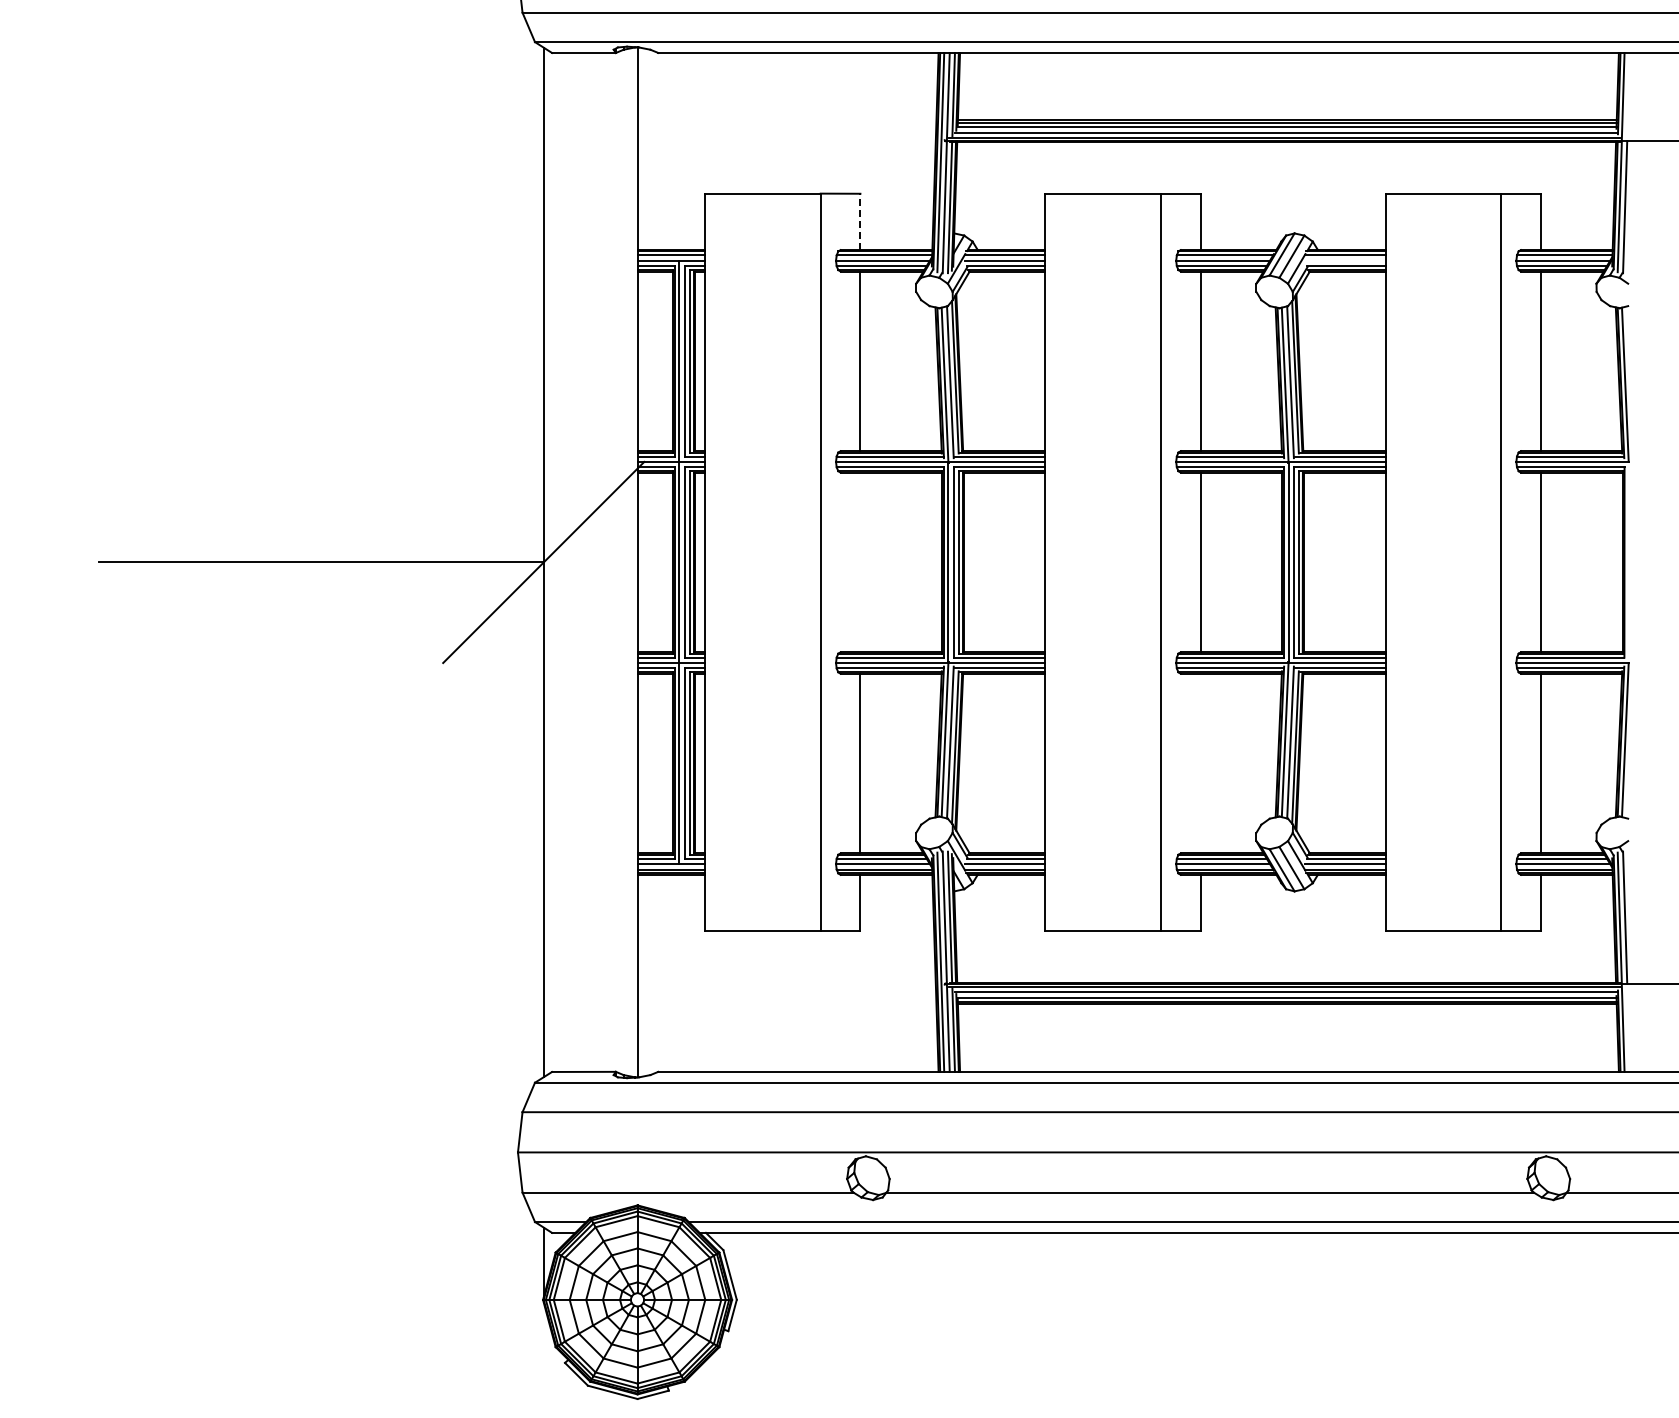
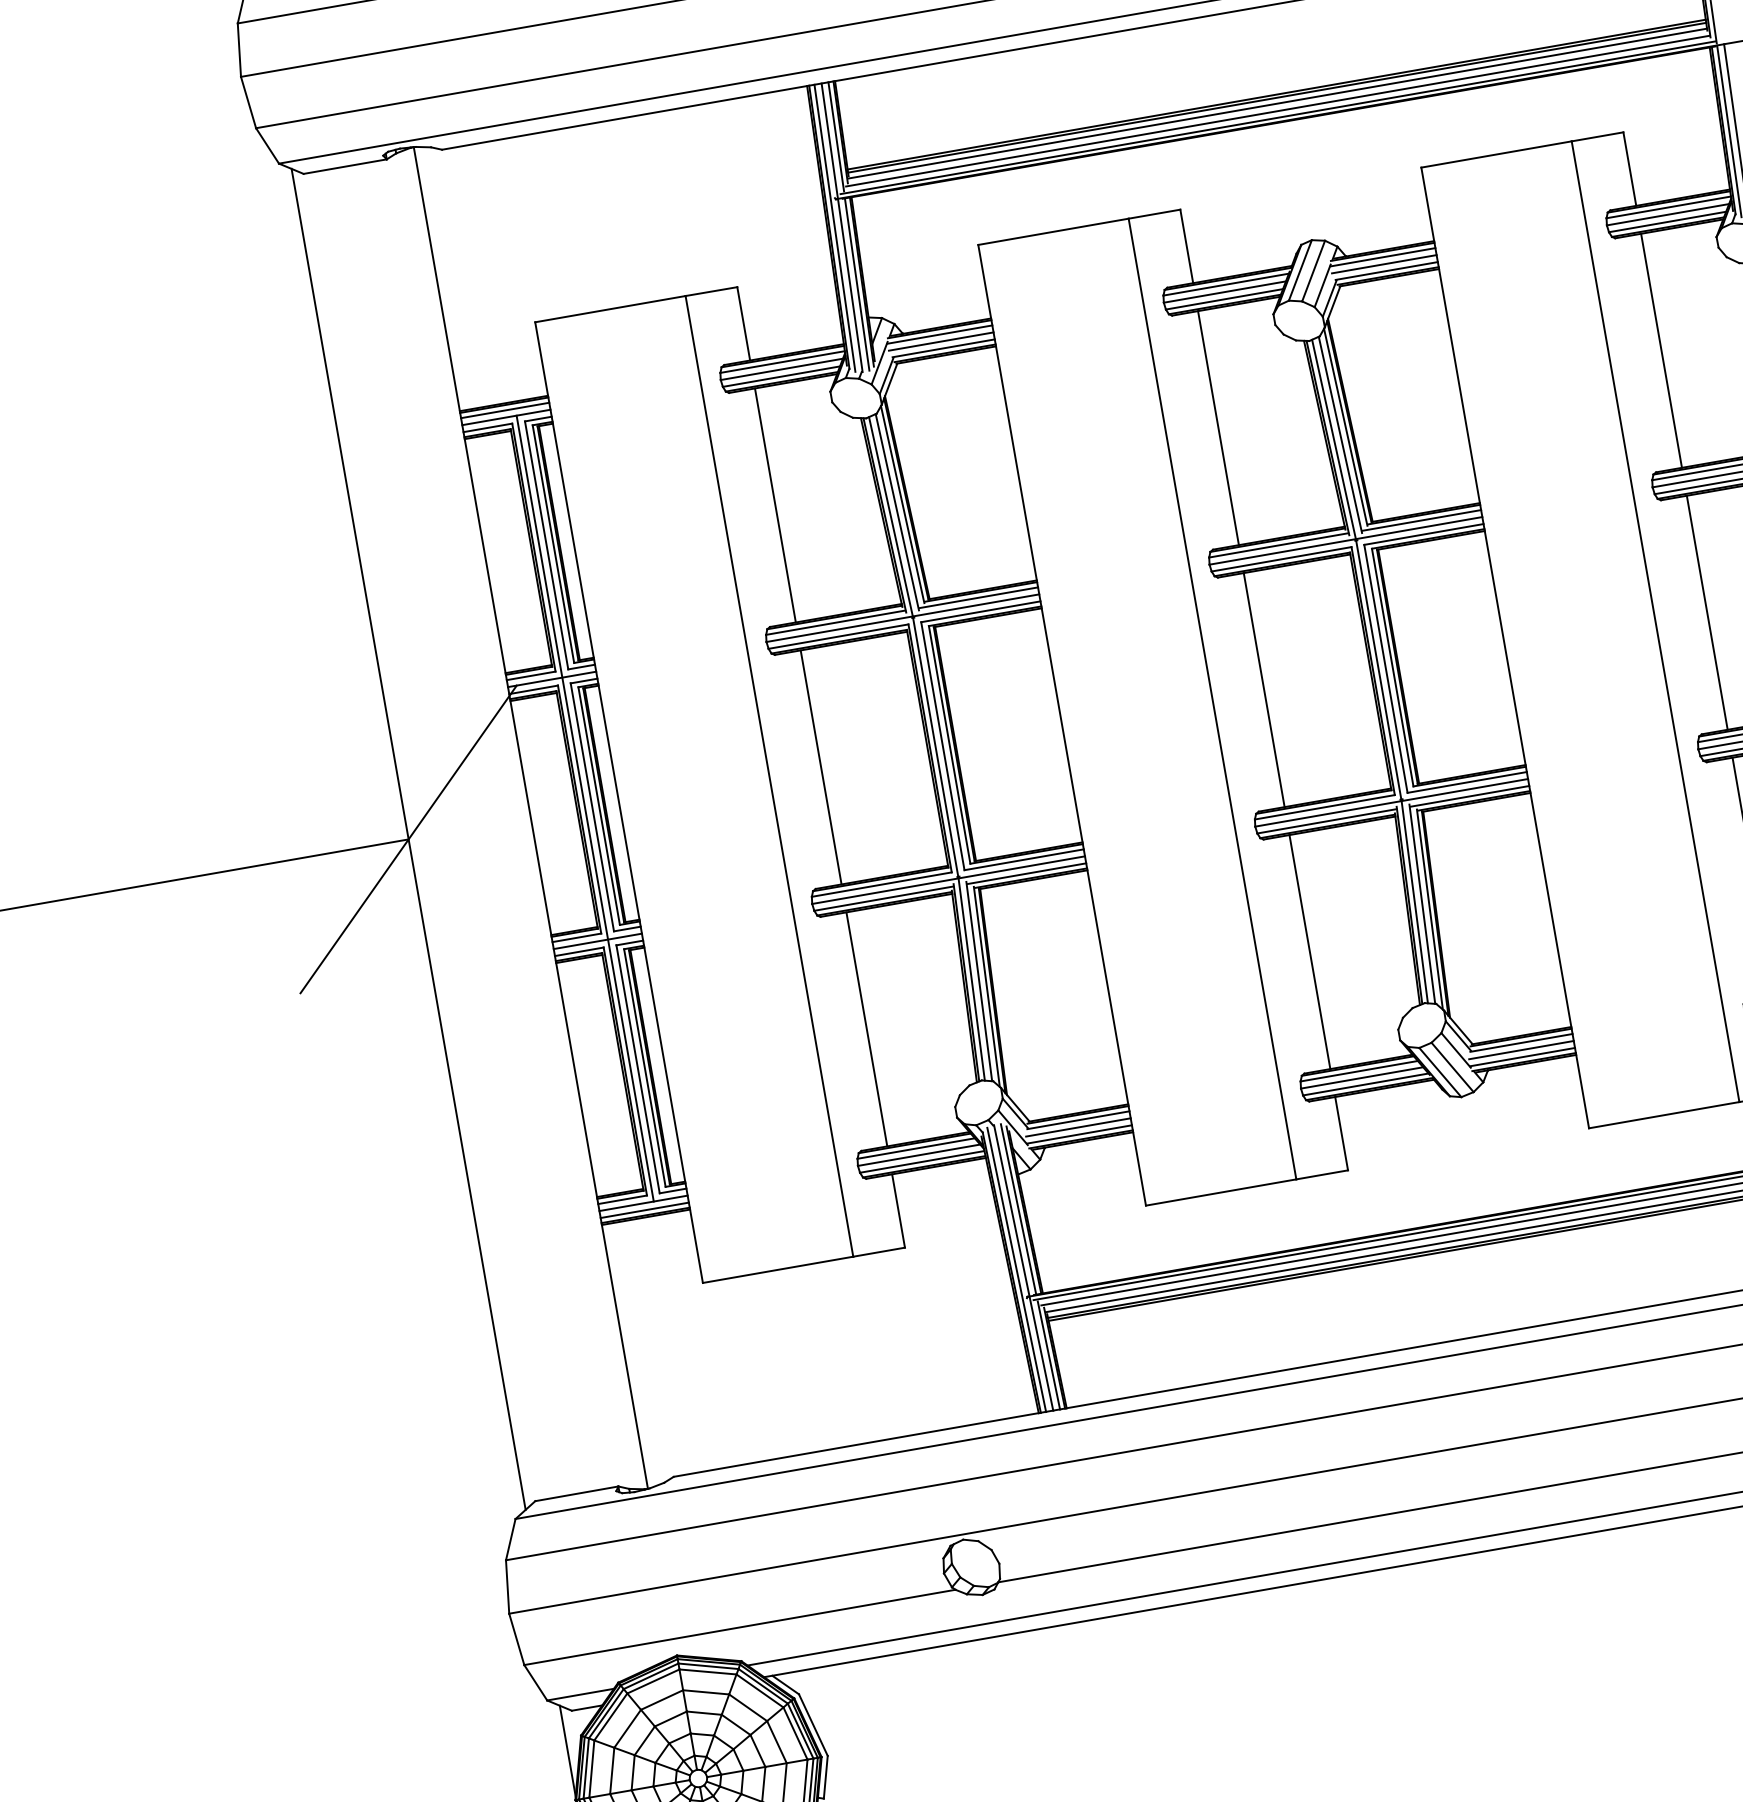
line: (860, 221) -> (743, 323), dashed -> solid
line: (1345, 260) -> (1384, 263), added
line: (860, 562) -> (821, 767), added
line: (1200, 763) -> (1309, 951), added

